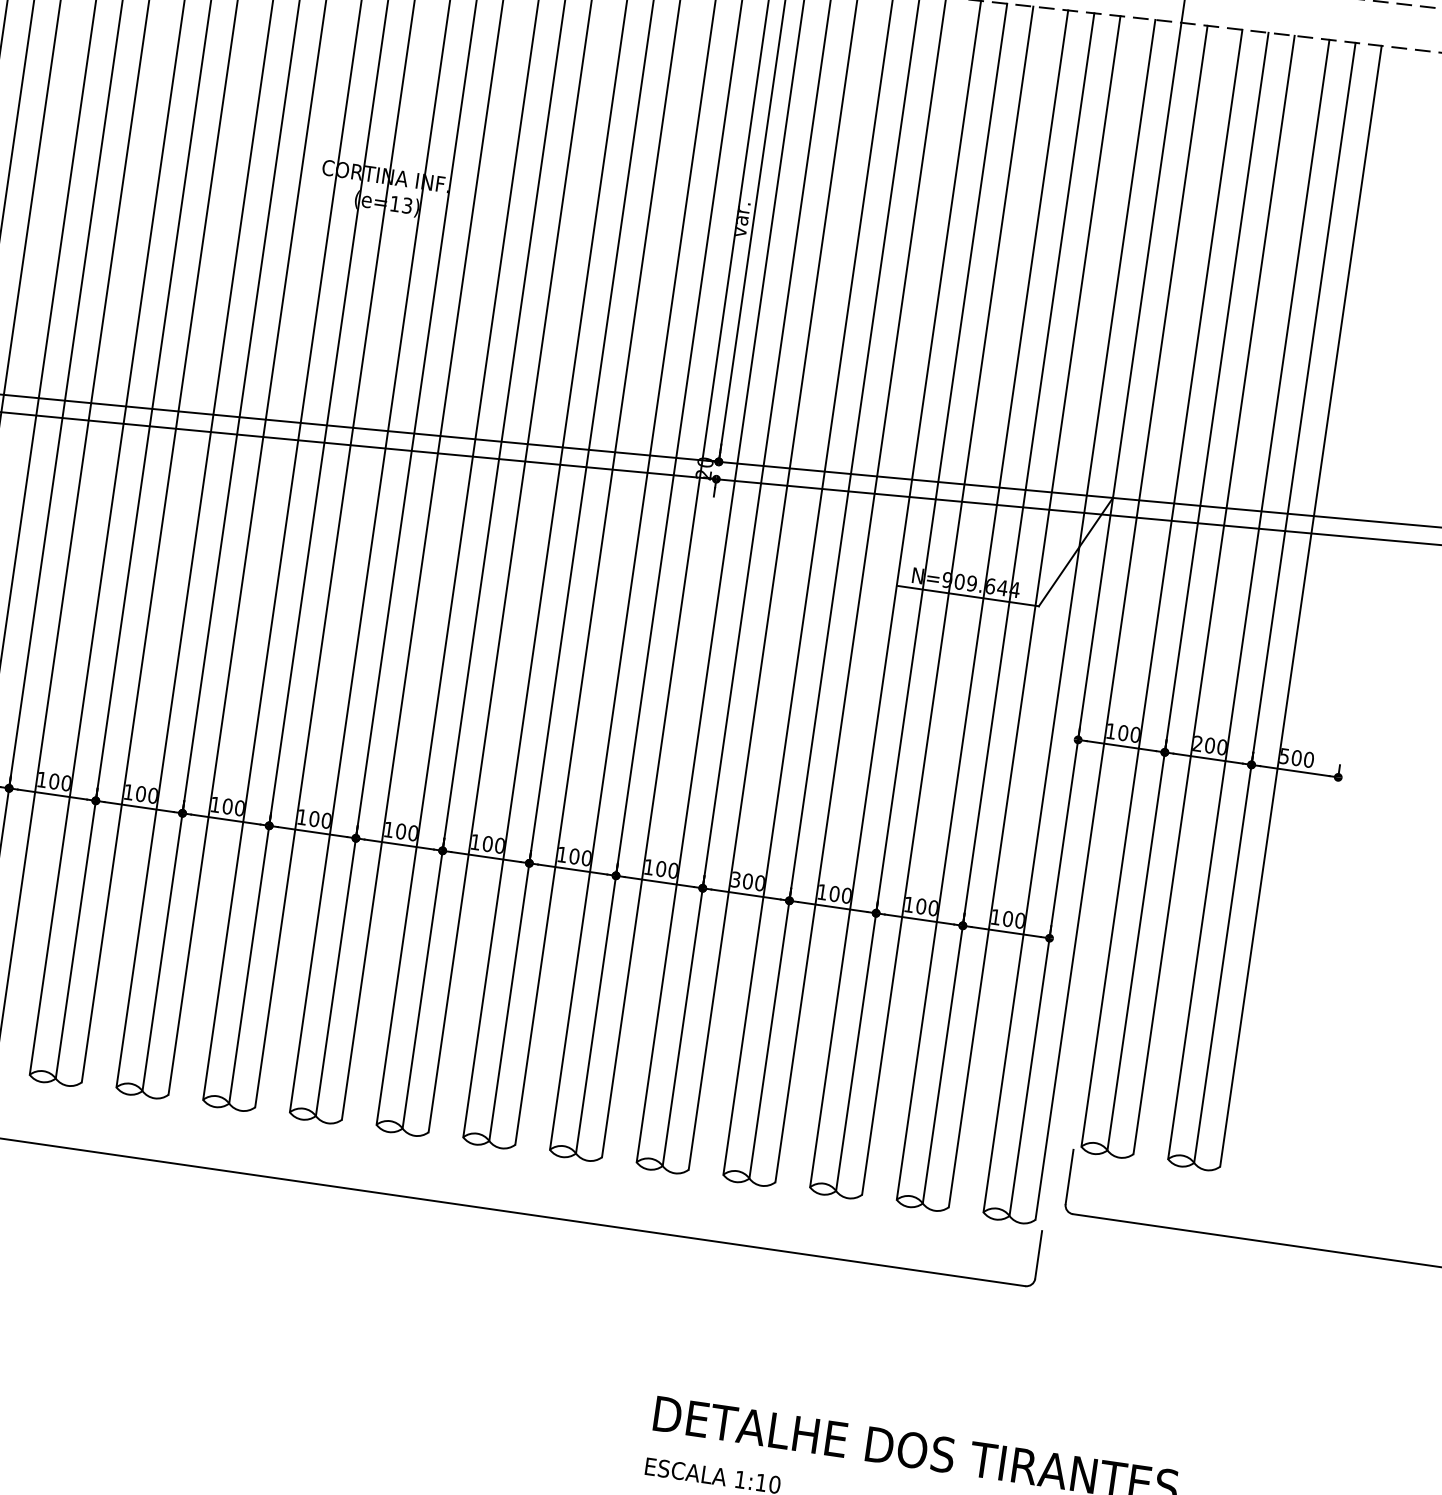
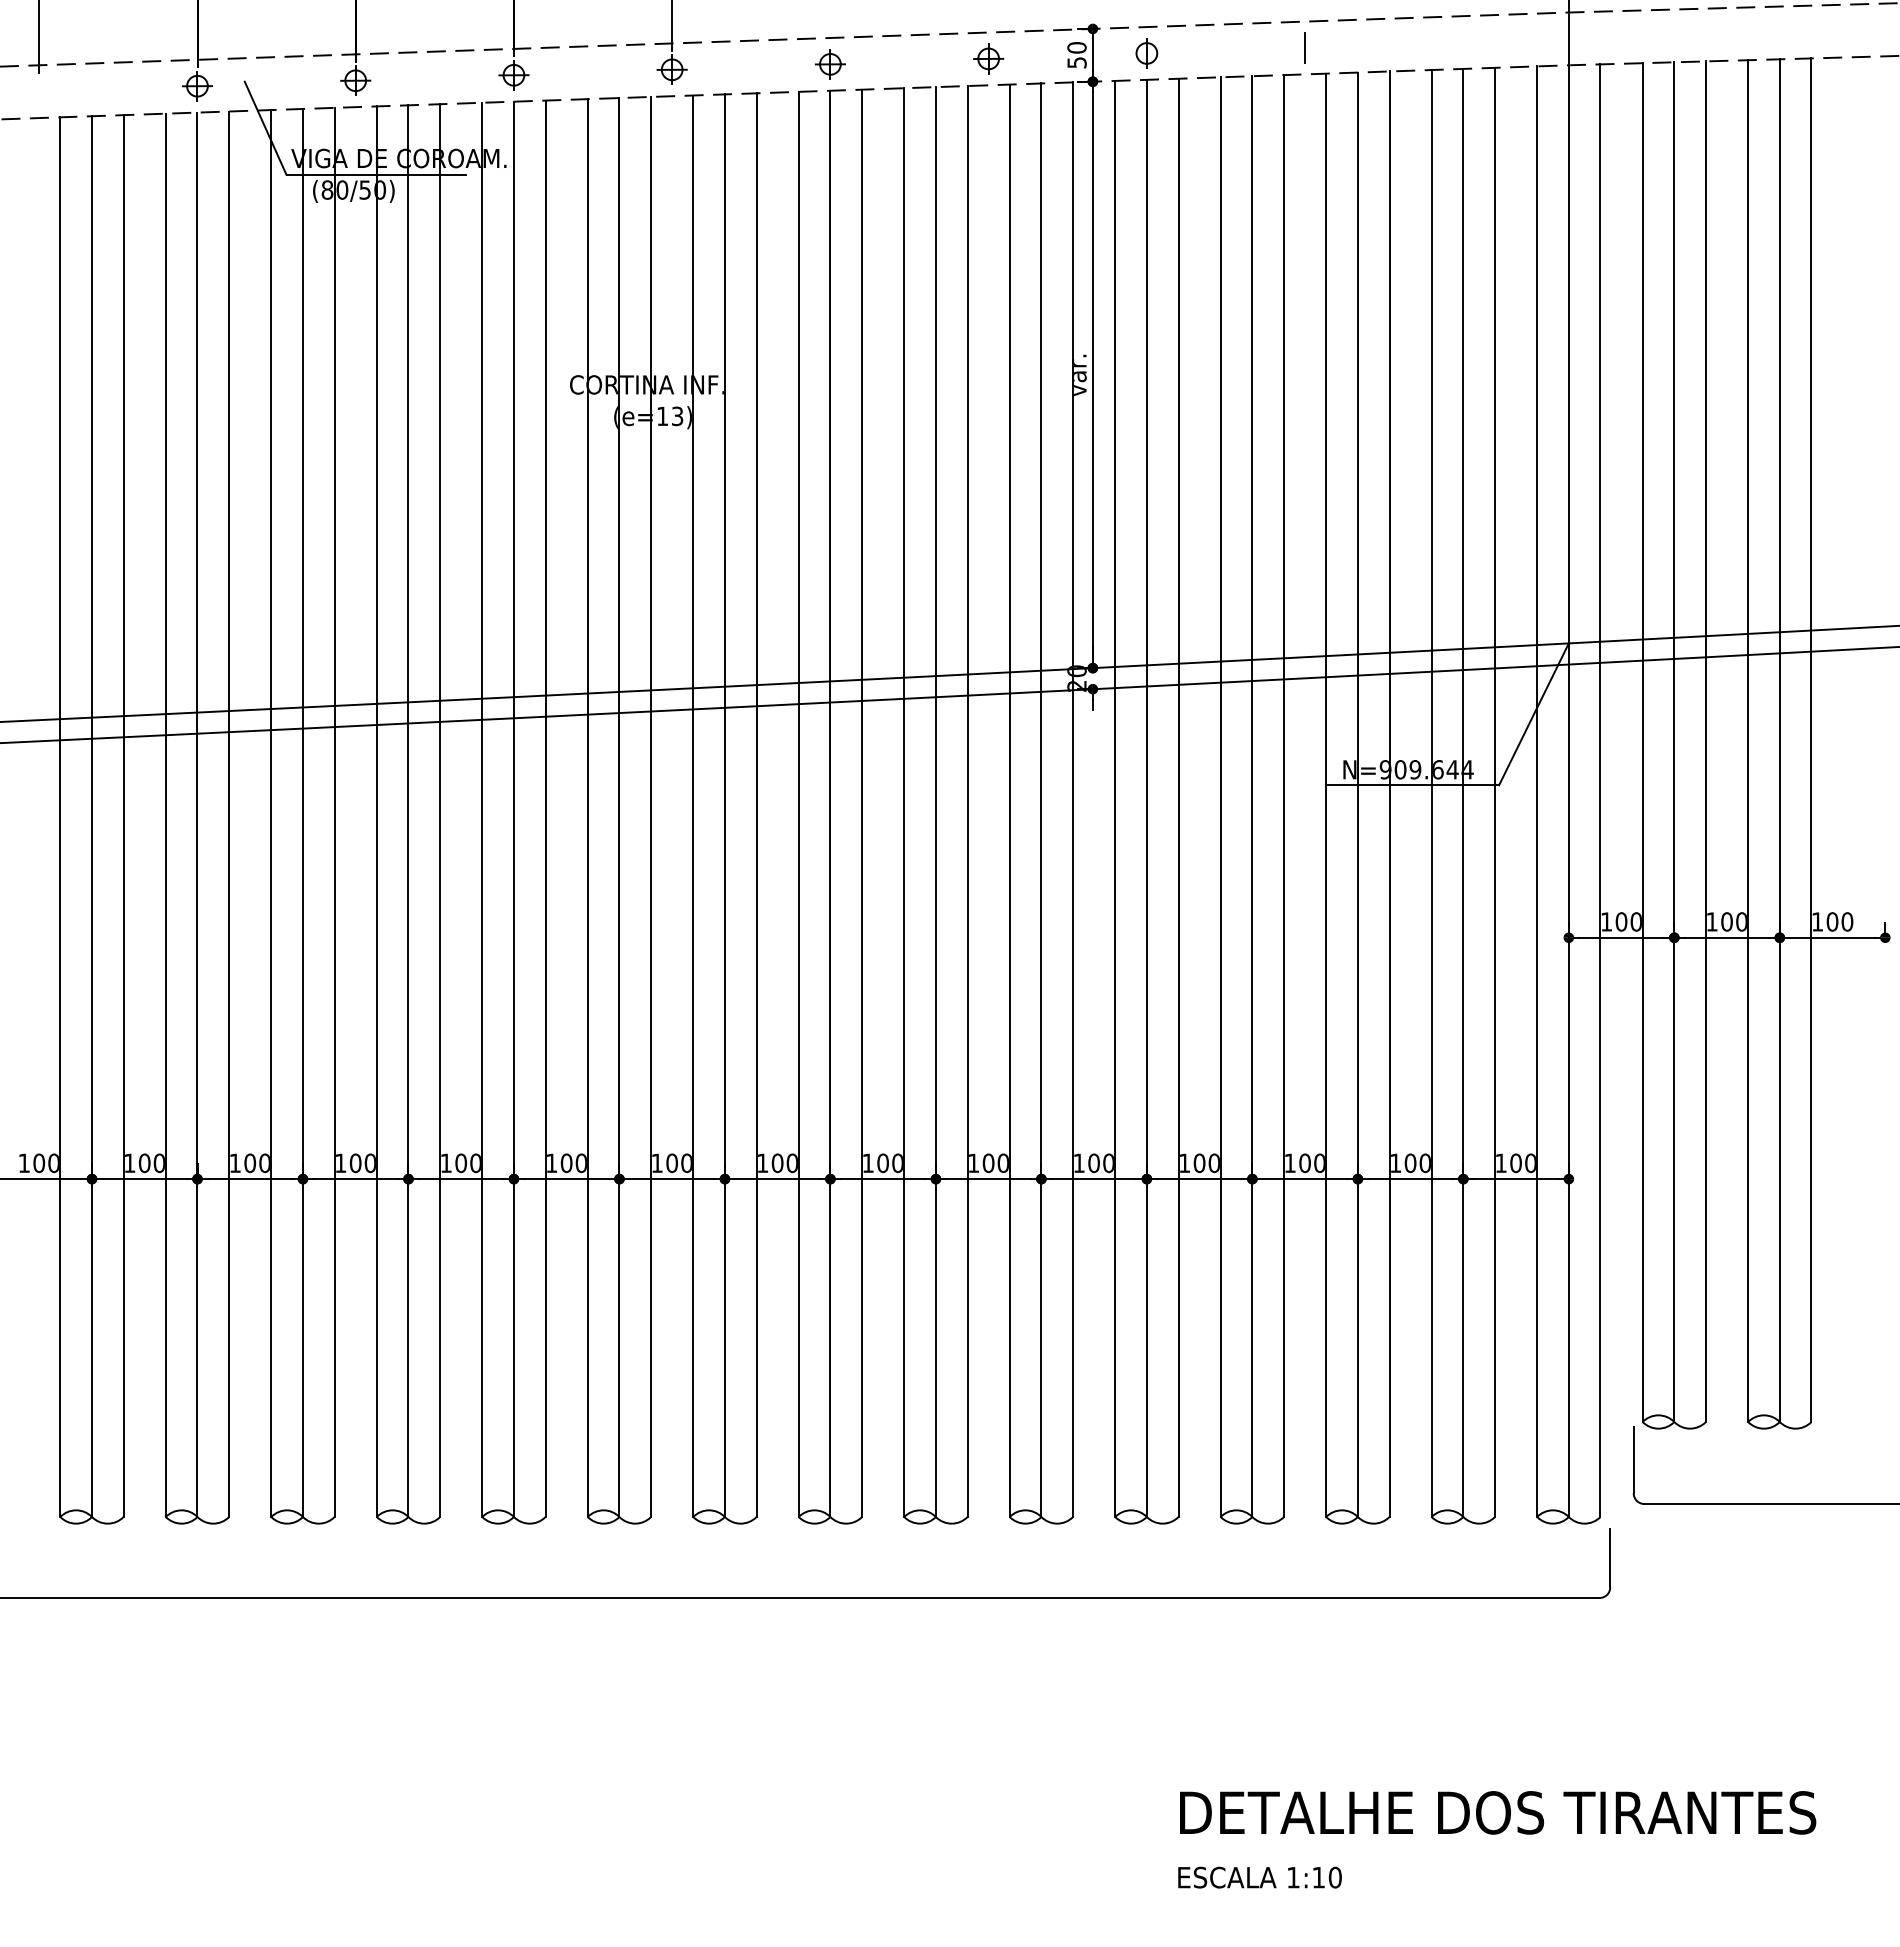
text: (1198, 743) -> (1712, 921), 200 -> 100
text: (1284, 755) -> (1817, 921), 500 -> 100
text: (736, 880) -> (1185, 1163), 300 -> 100

